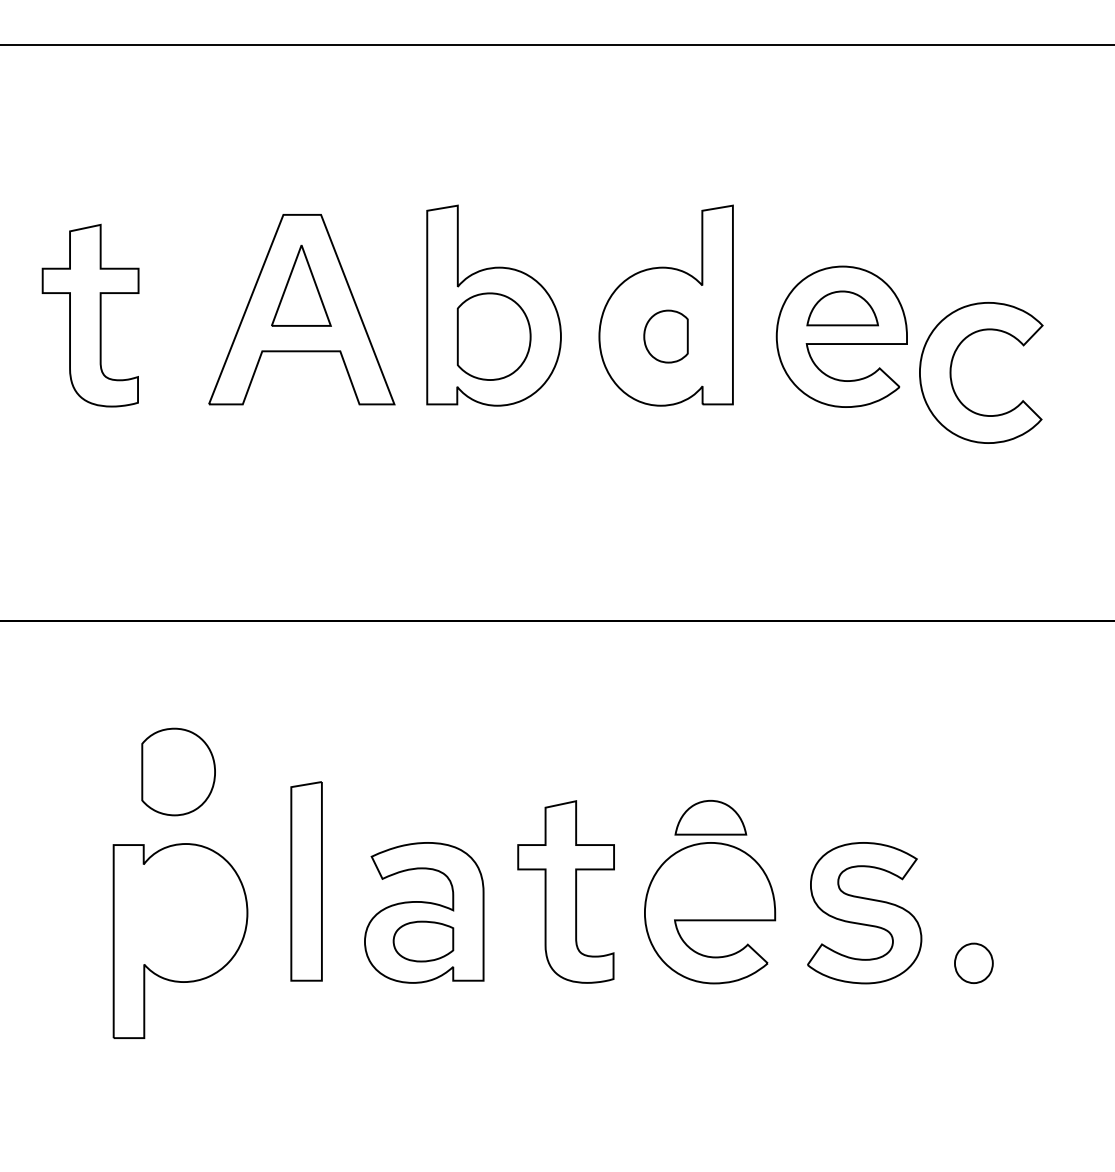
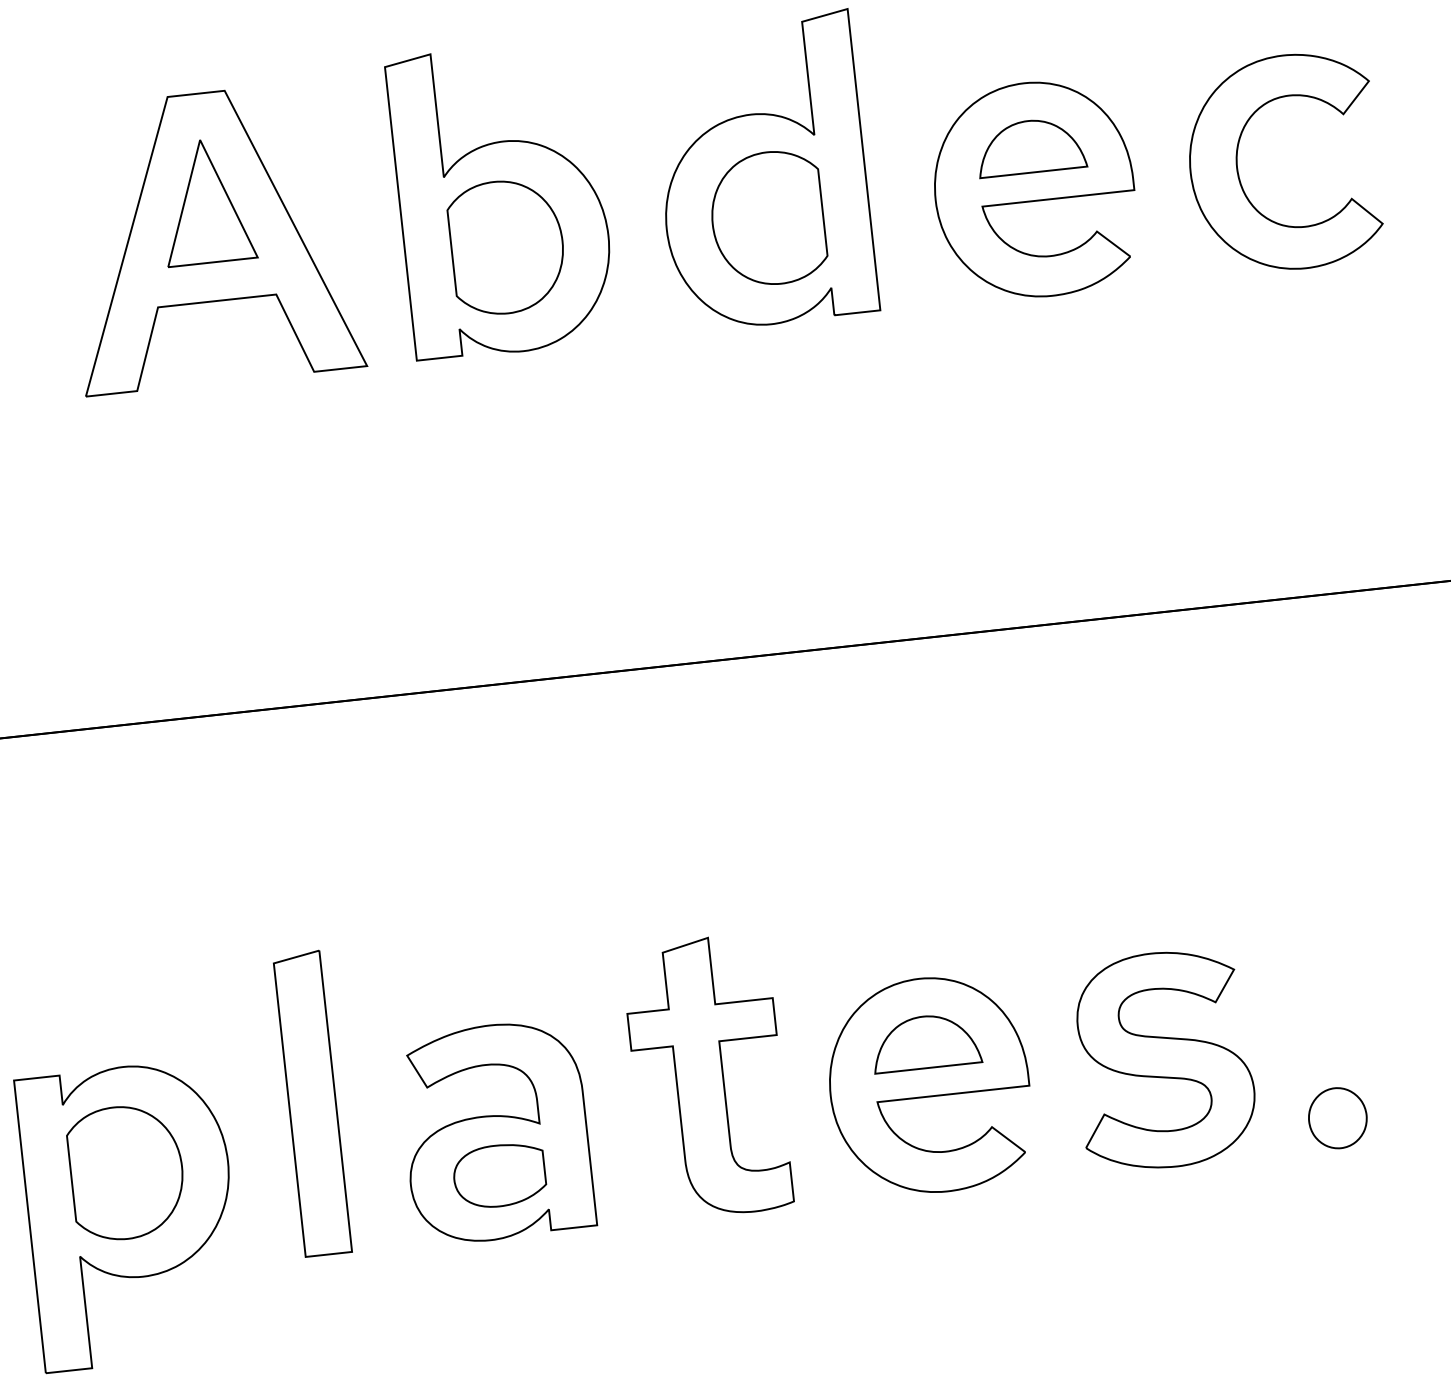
part: (665, 336) -> (766, 218), size x1.67
part: (951, 372) -> (1238, 167), moved
part: (178, 771) -> (126, 1171), moved
part: (710, 817) -> (925, 1042), moved

